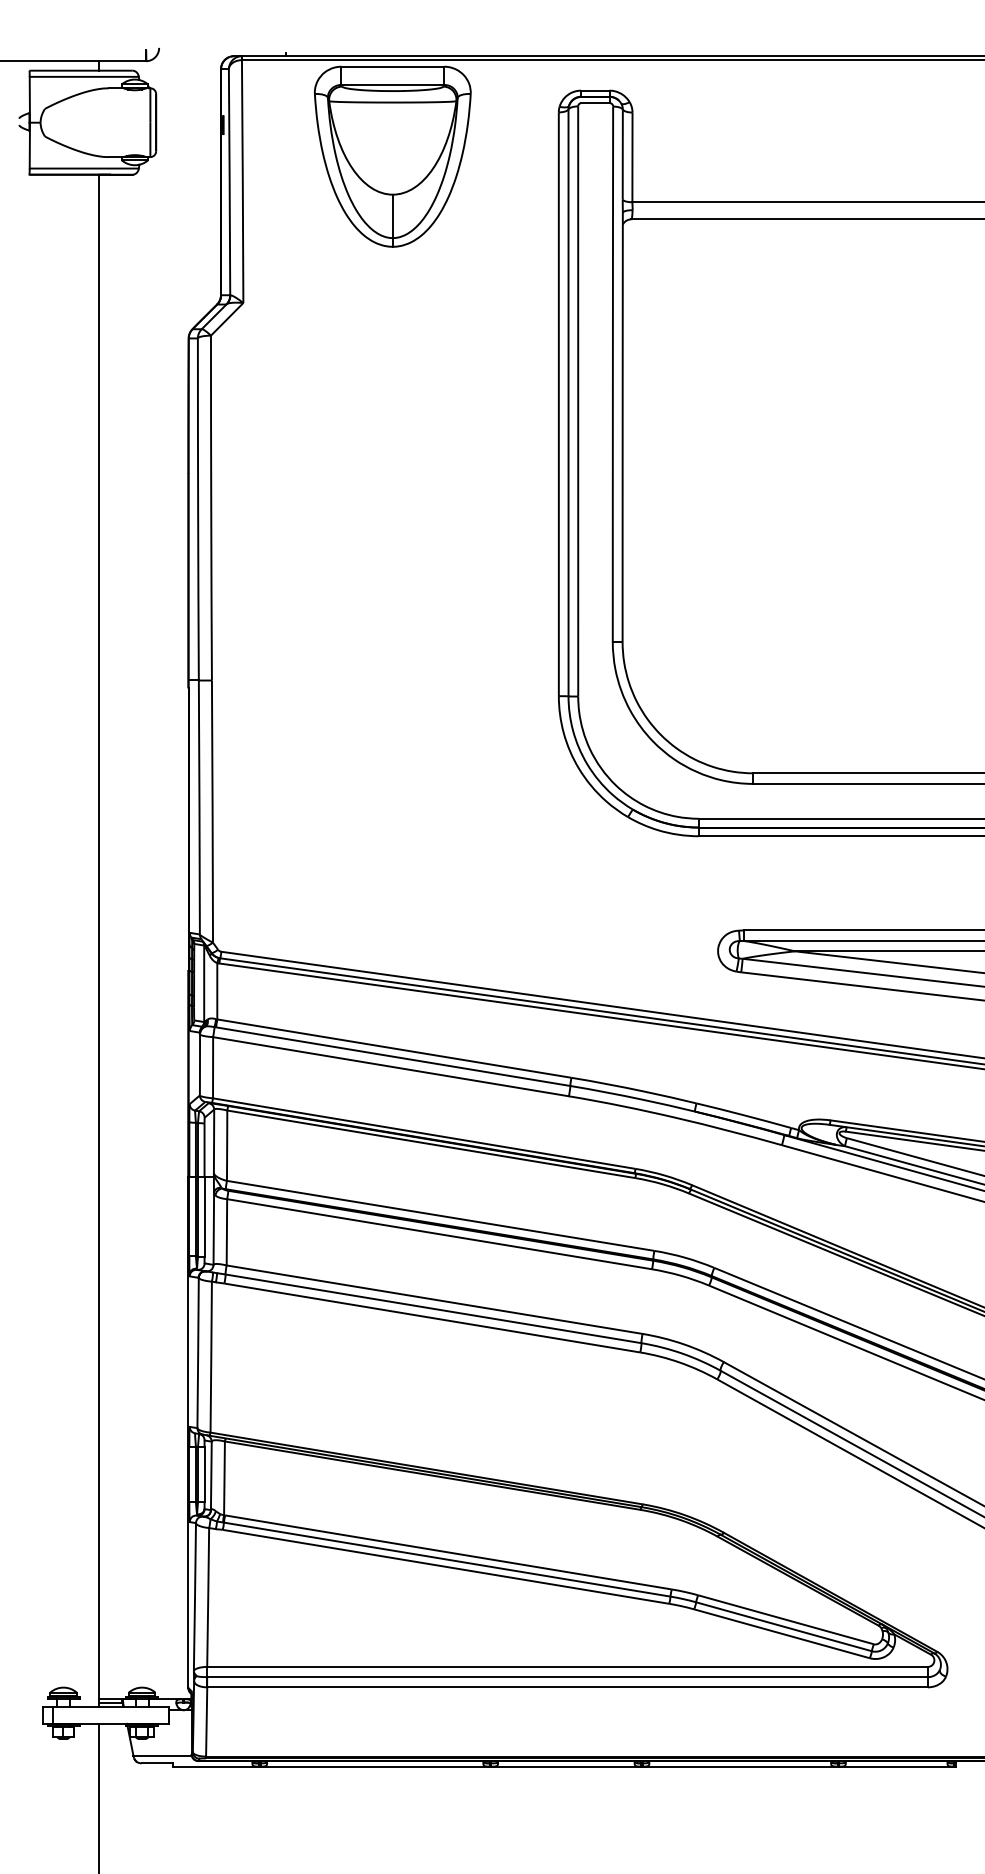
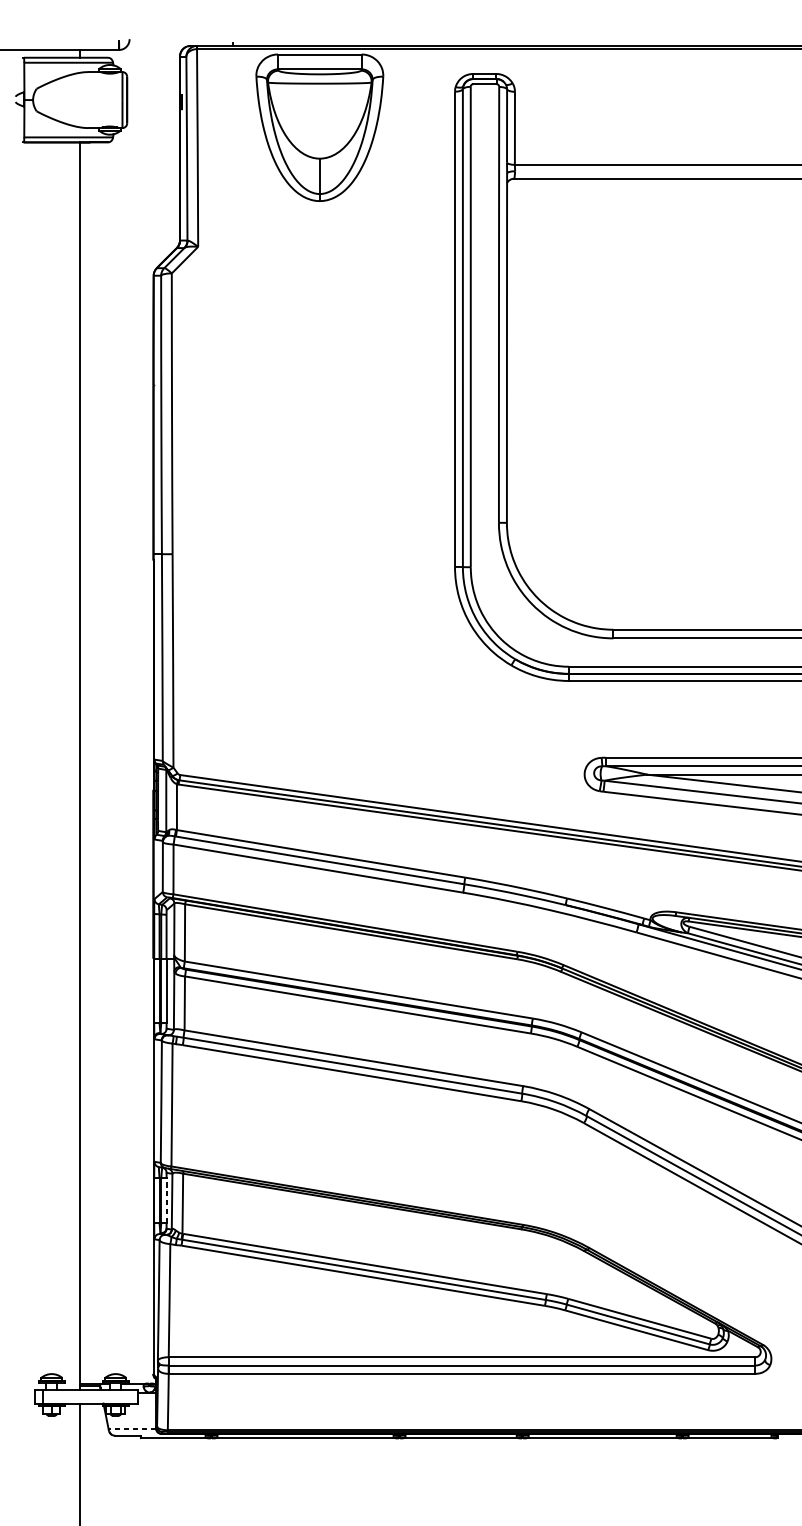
line: (204, 1474) -> (166, 1200), solid -> dashed
line: (162, 1755) -> (132, 1429), solid -> dashed

